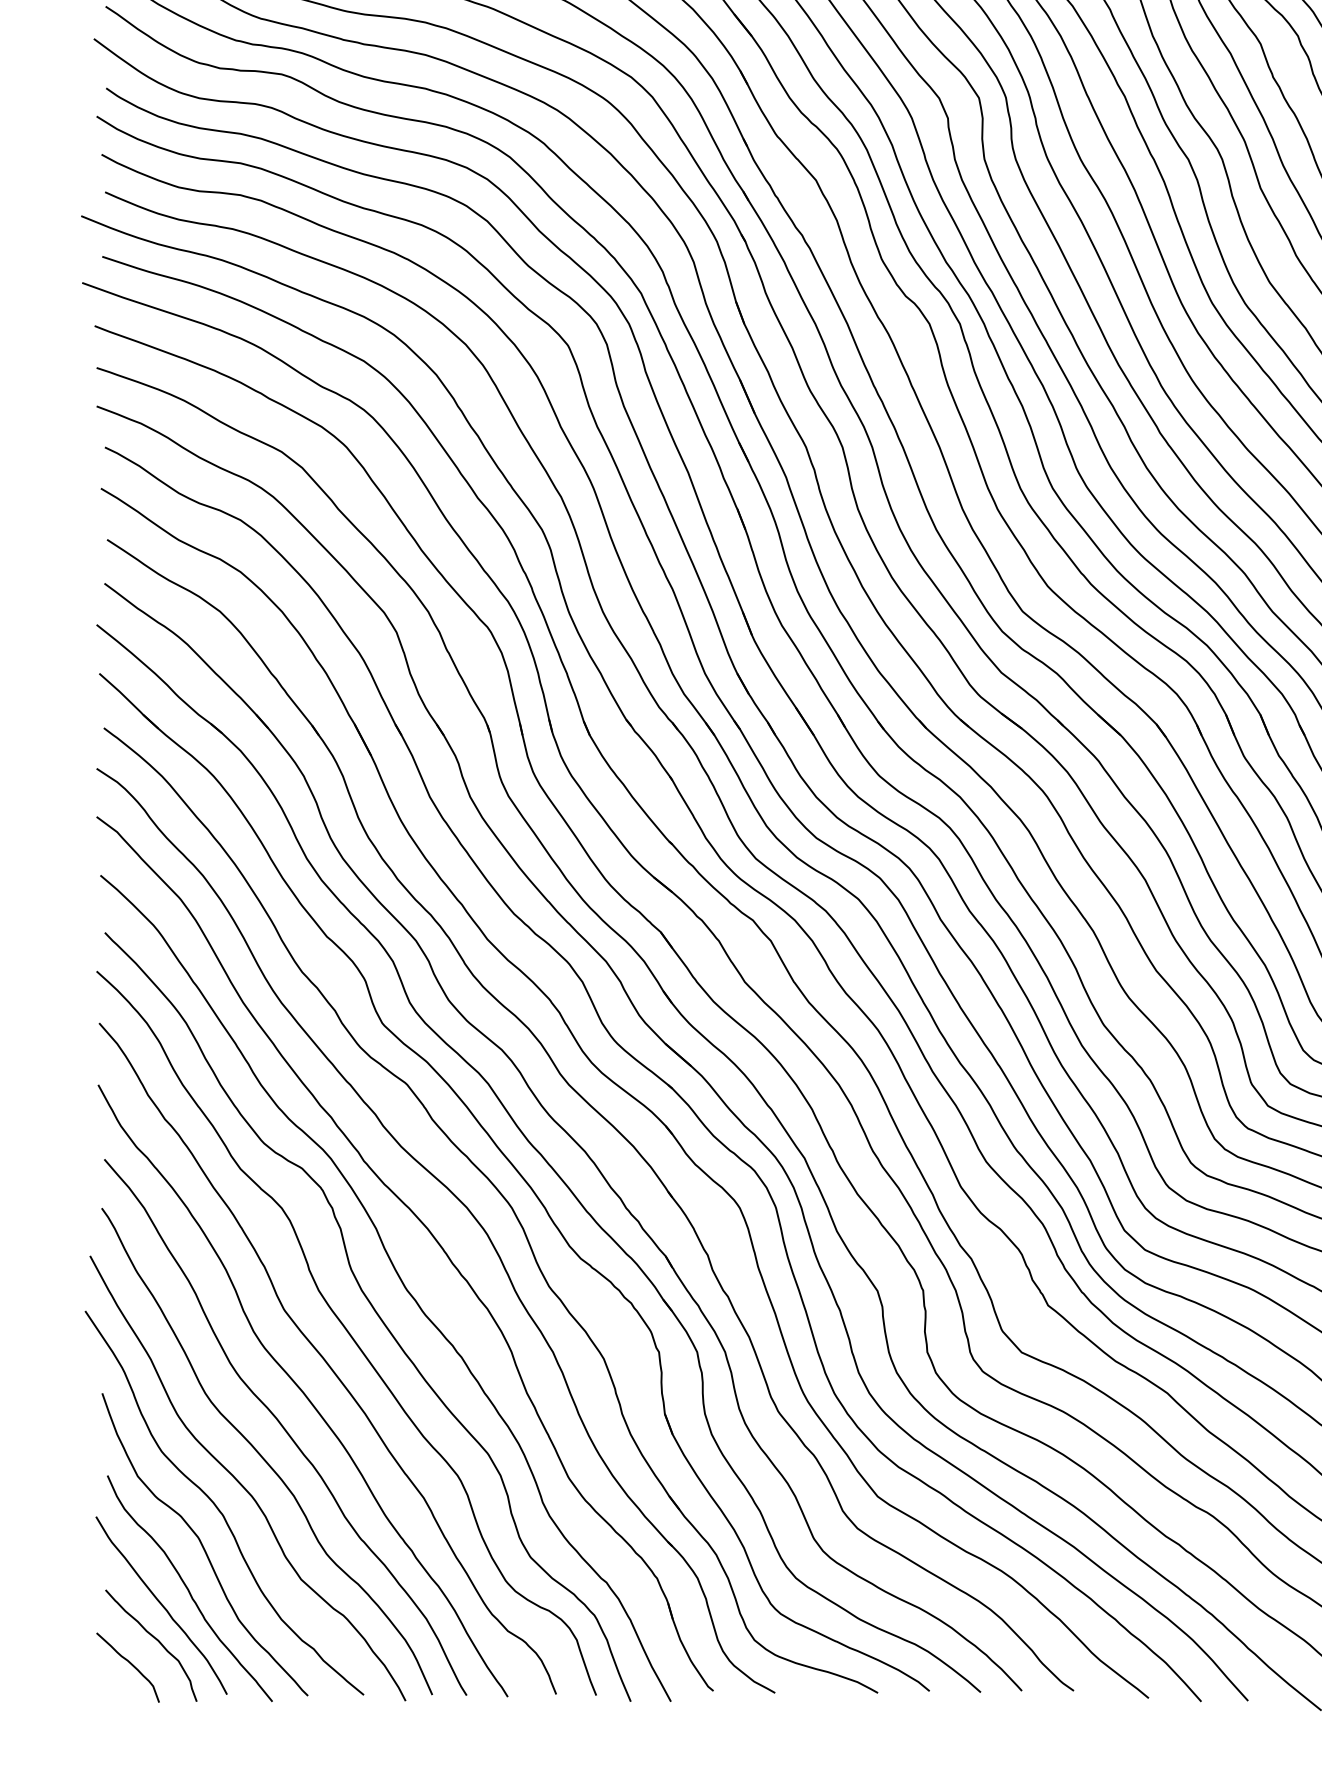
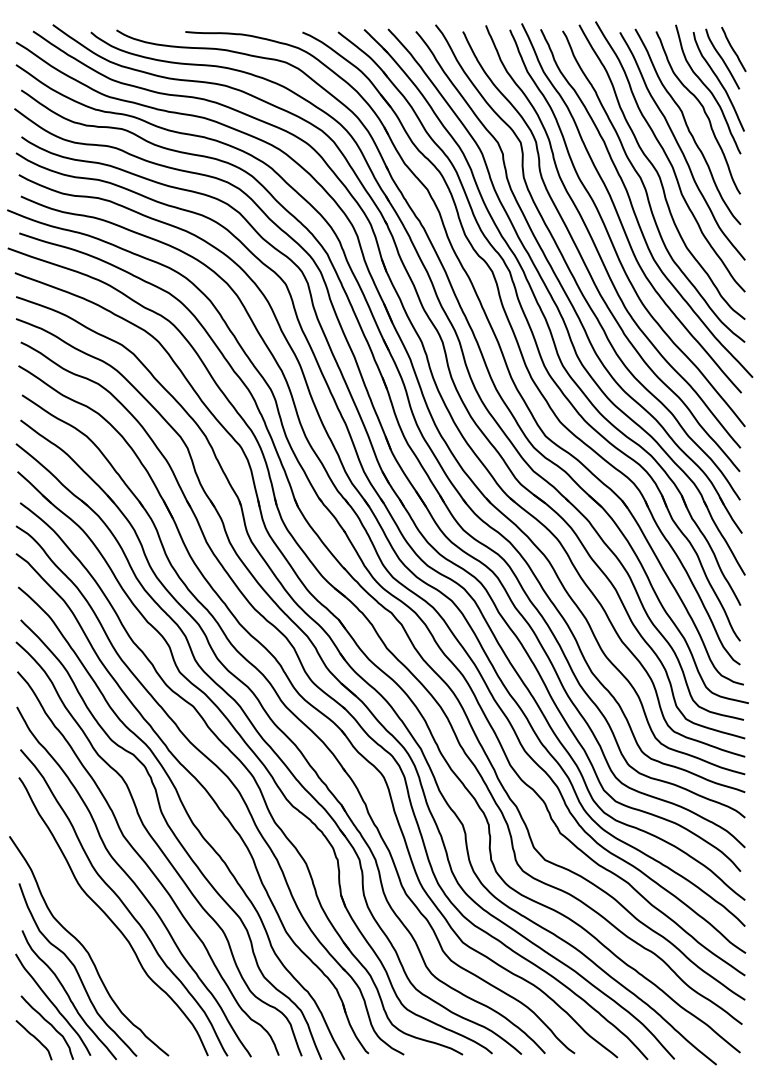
curve: (240, 1482) -> (98, 934), removed

